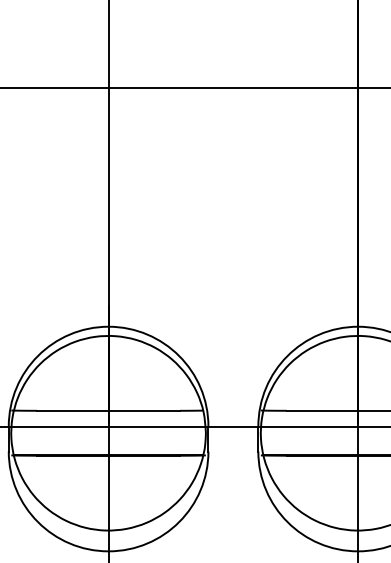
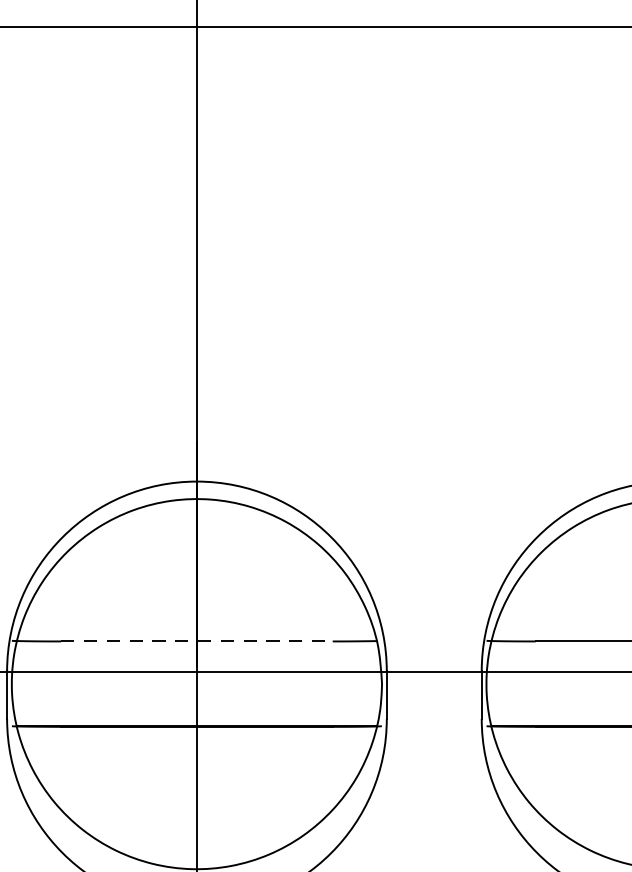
line: (109, 410) -> (198, 640), solid -> dashed

